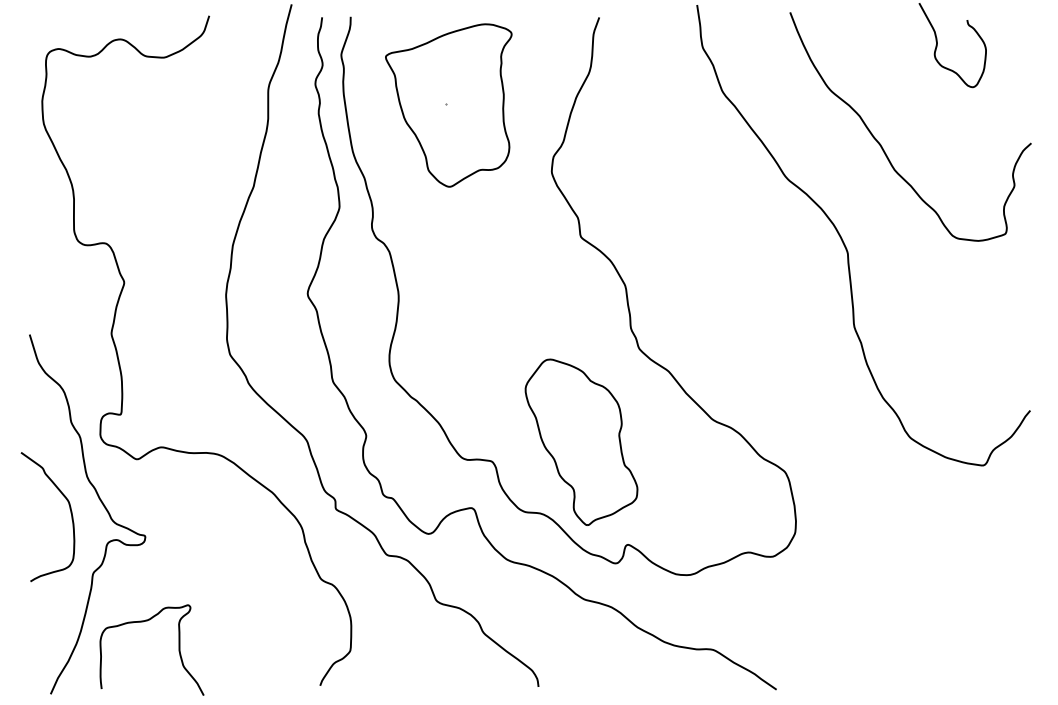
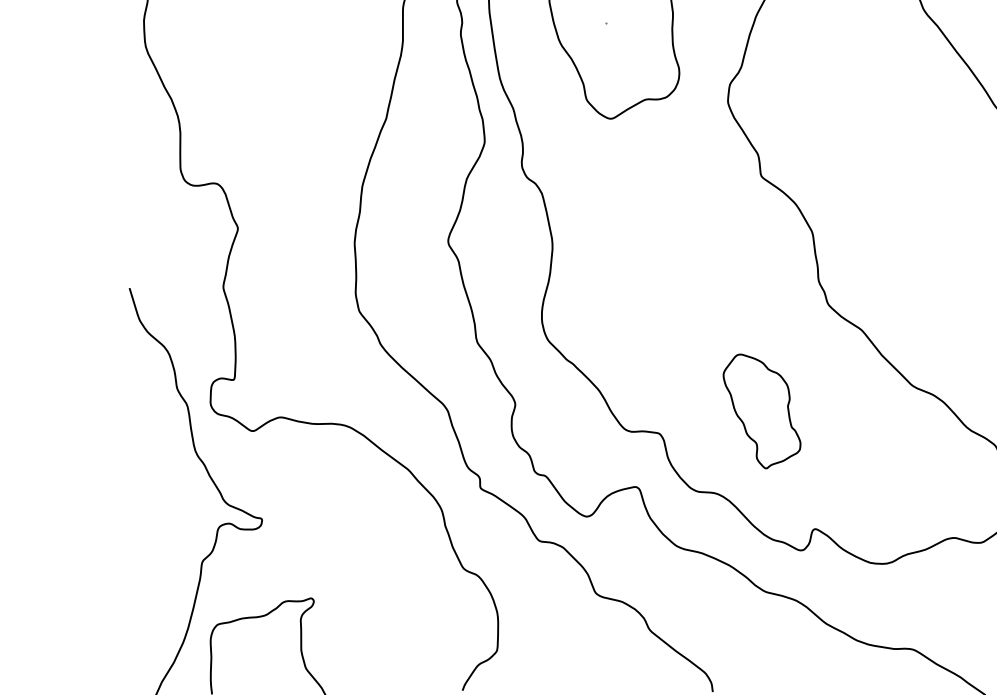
part: (581, 441) -> (762, 410), size x0.6
curve: (70, 513) -> (176, 493), removed

